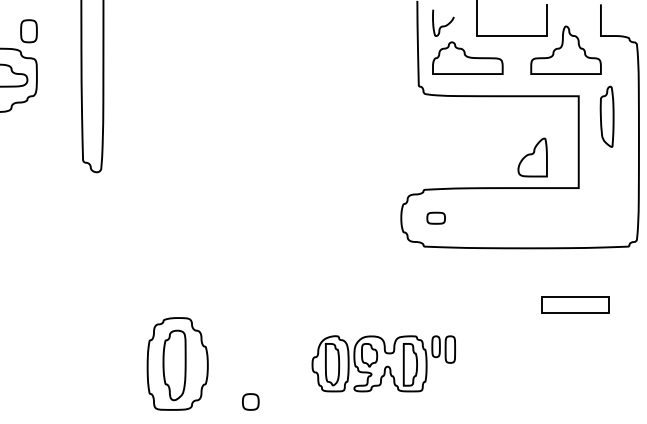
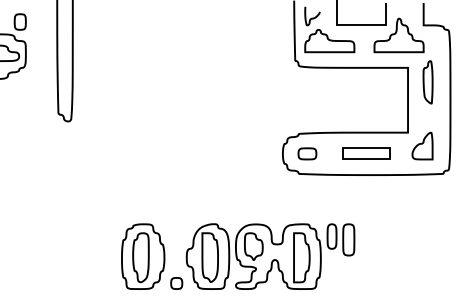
part: (532, 156) -> (422, 145), moved
part: (436, 217) -> (307, 153), size x1.43
part: (575, 304) -> (366, 153), moved
part: (178, 363) -> (143, 256), moved
part: (383, 363) -> (270, 256), size x1.67

